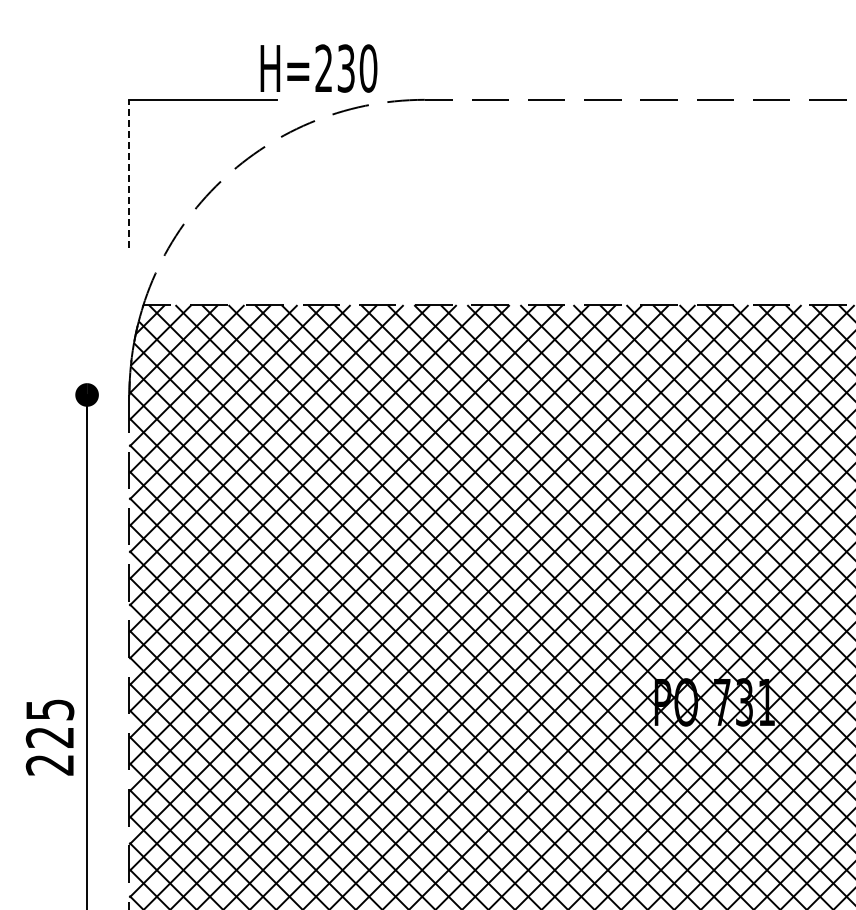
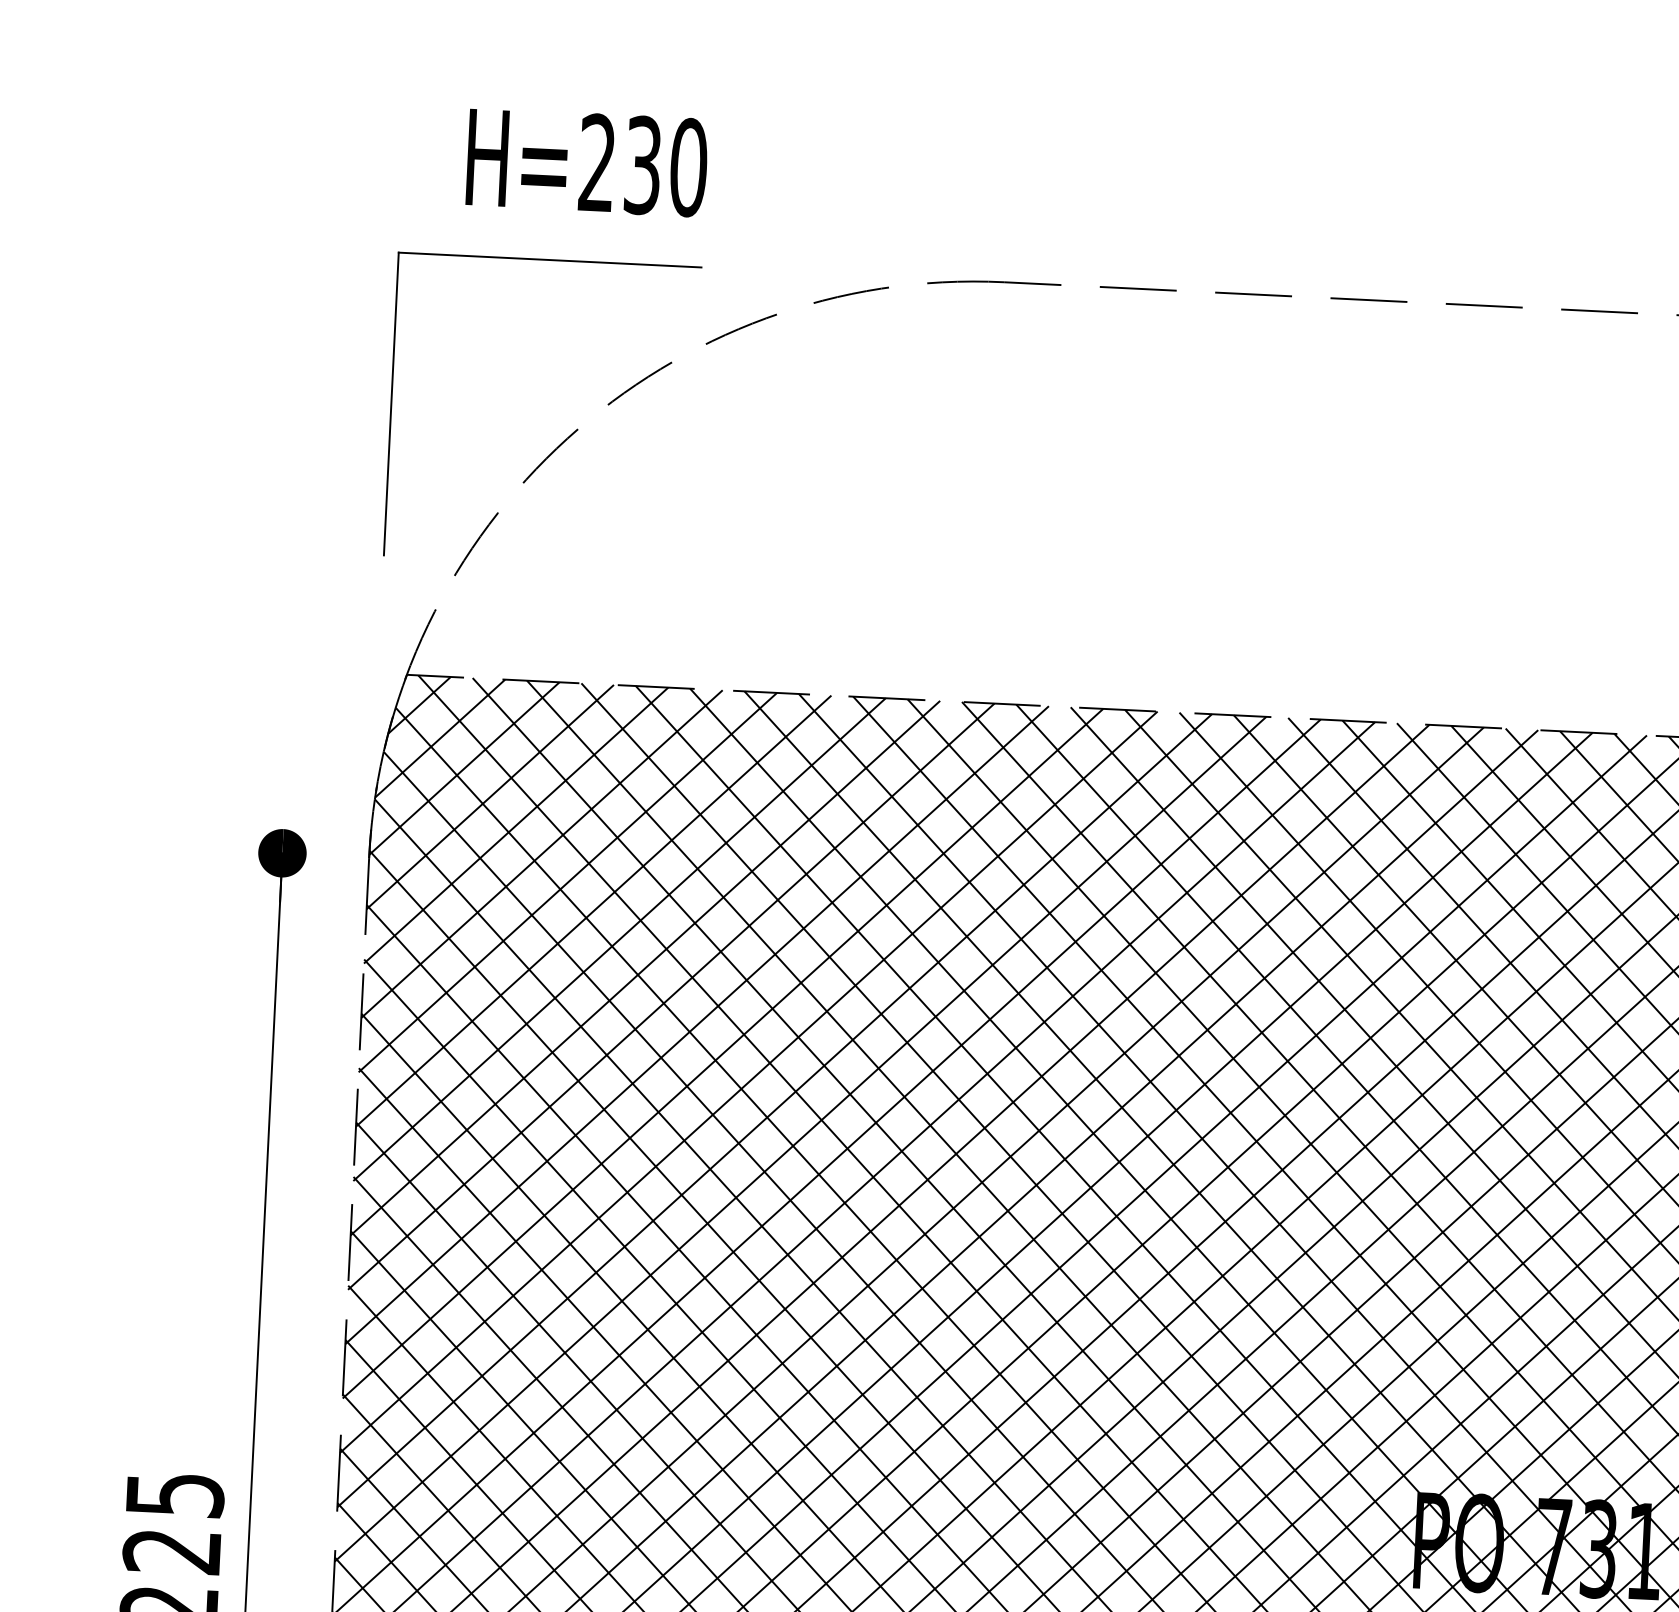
text: (318, 68) -> (586, 162), moved
line: (129, 173) -> (391, 403), dashed -> solid

